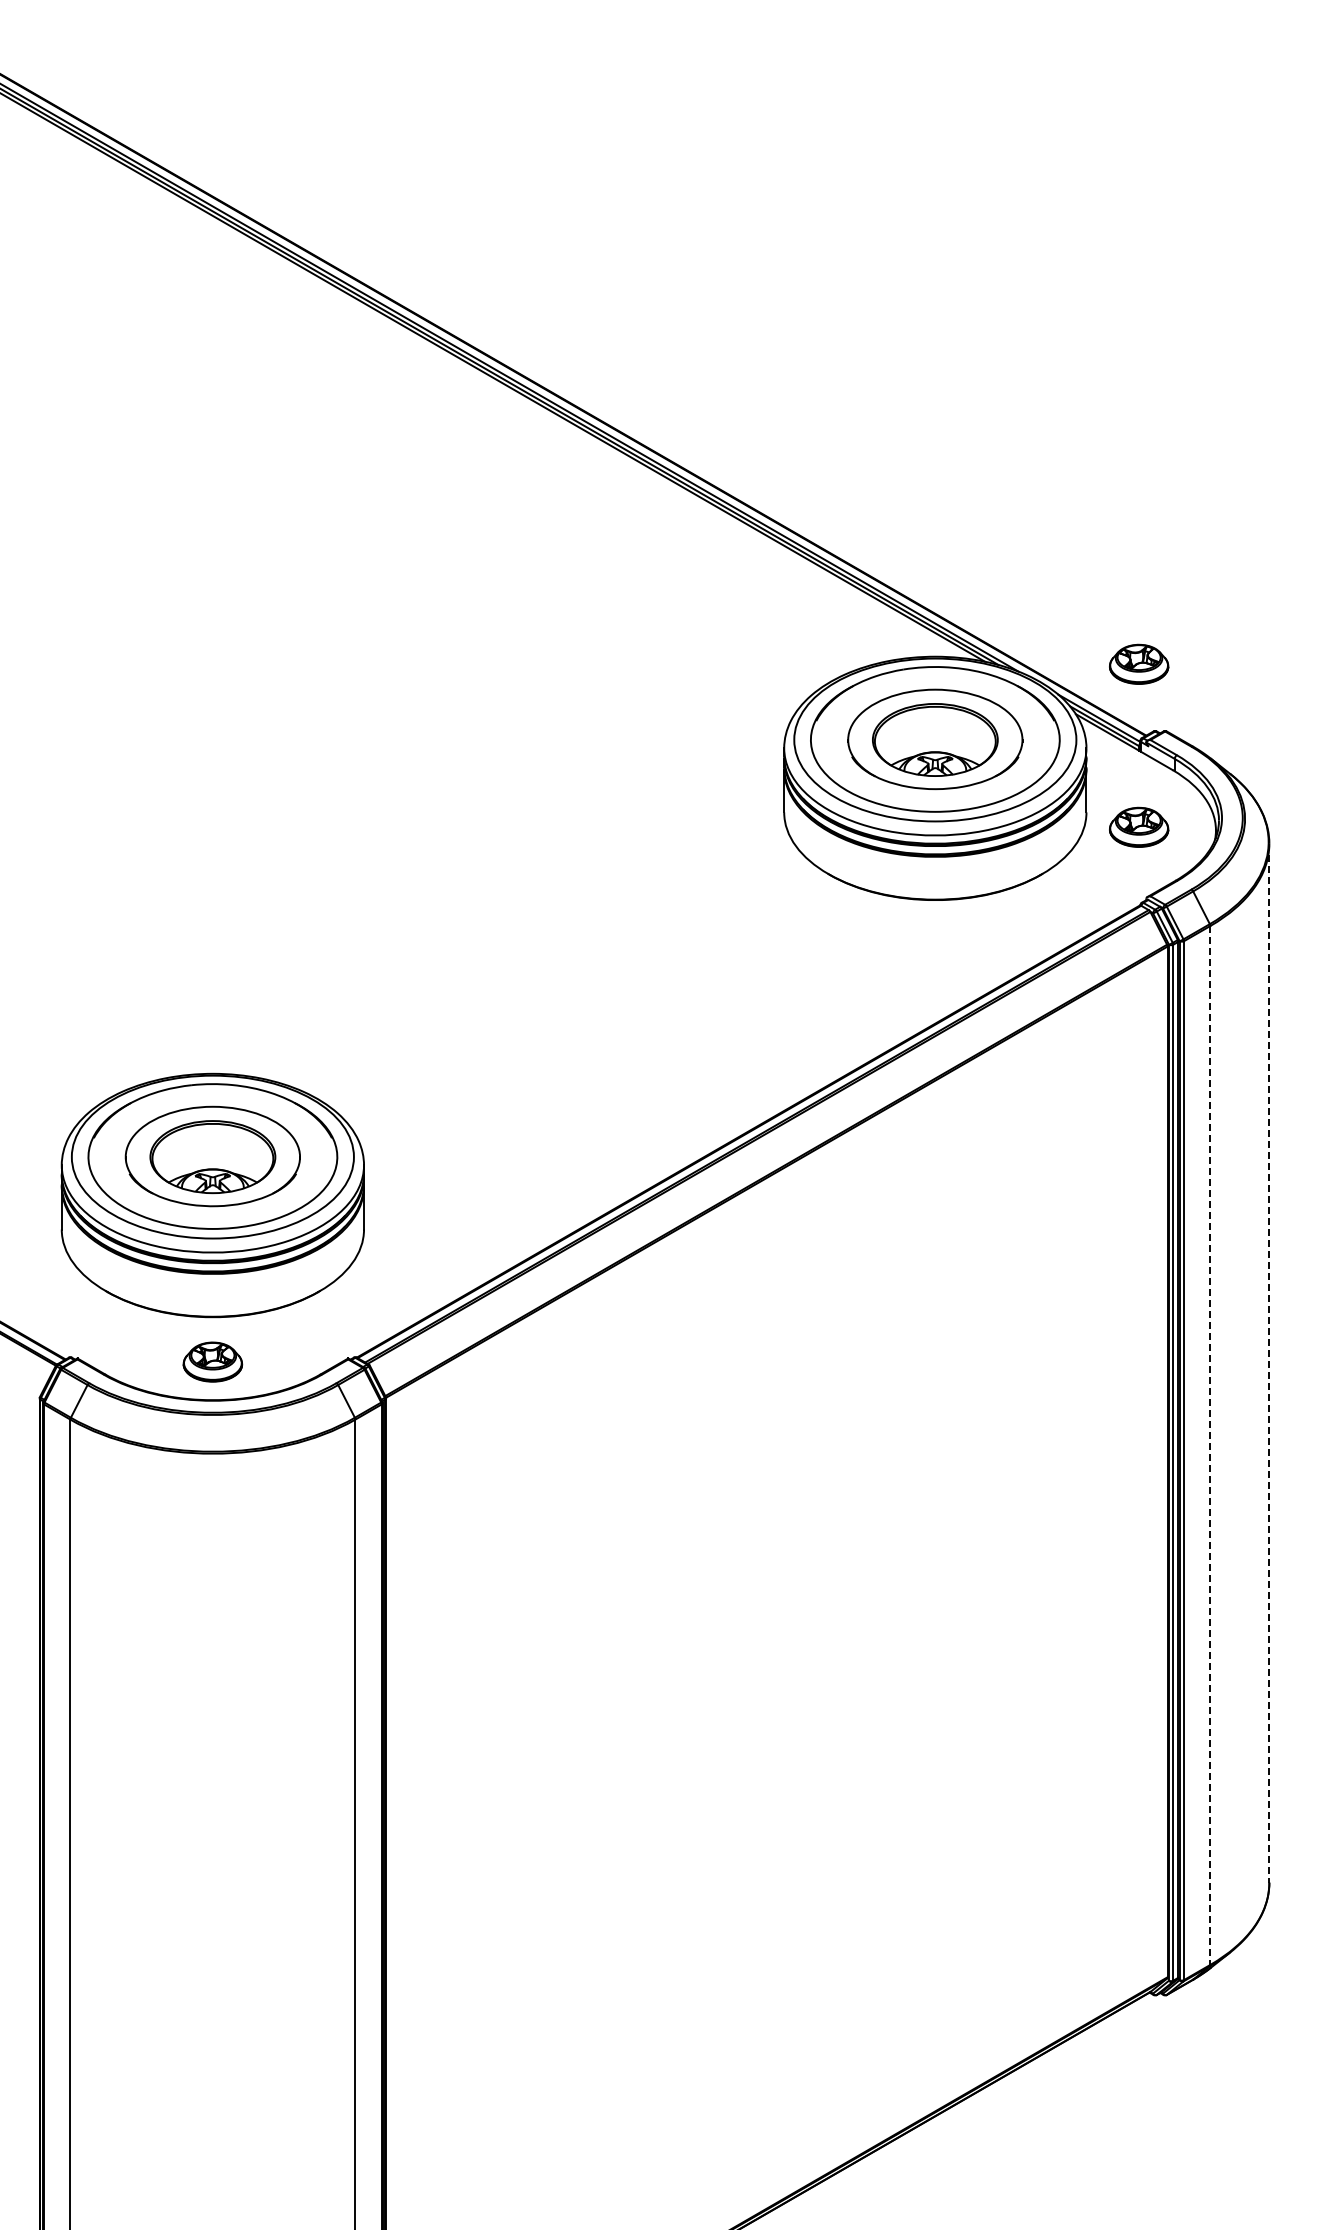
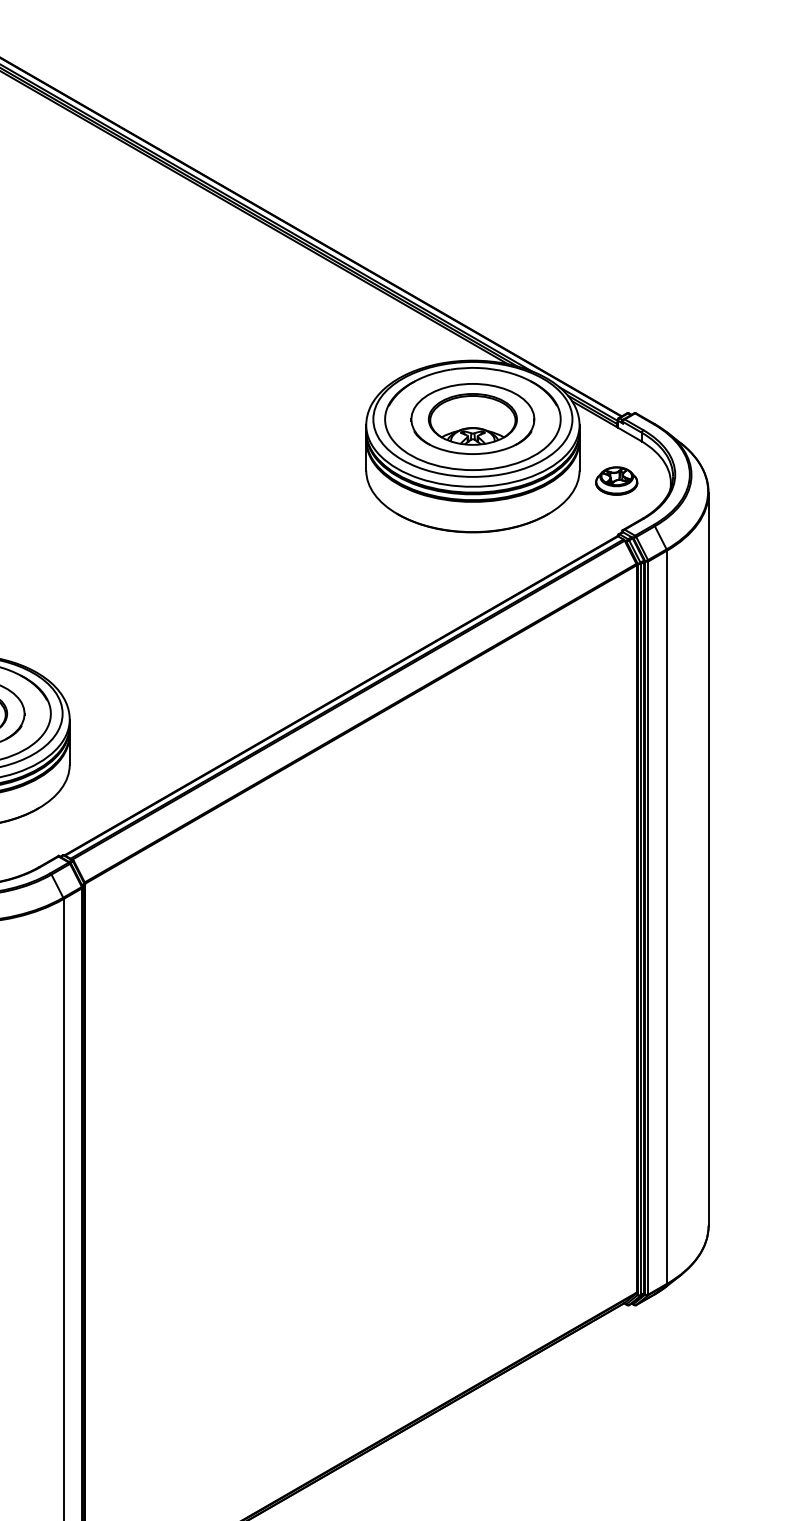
part: (1139, 663) -> (616, 365), removed
line: (1269, 1363) -> (708, 859), dashed -> solid
line: (1210, 1445) -> (667, 917), dashed -> solid

